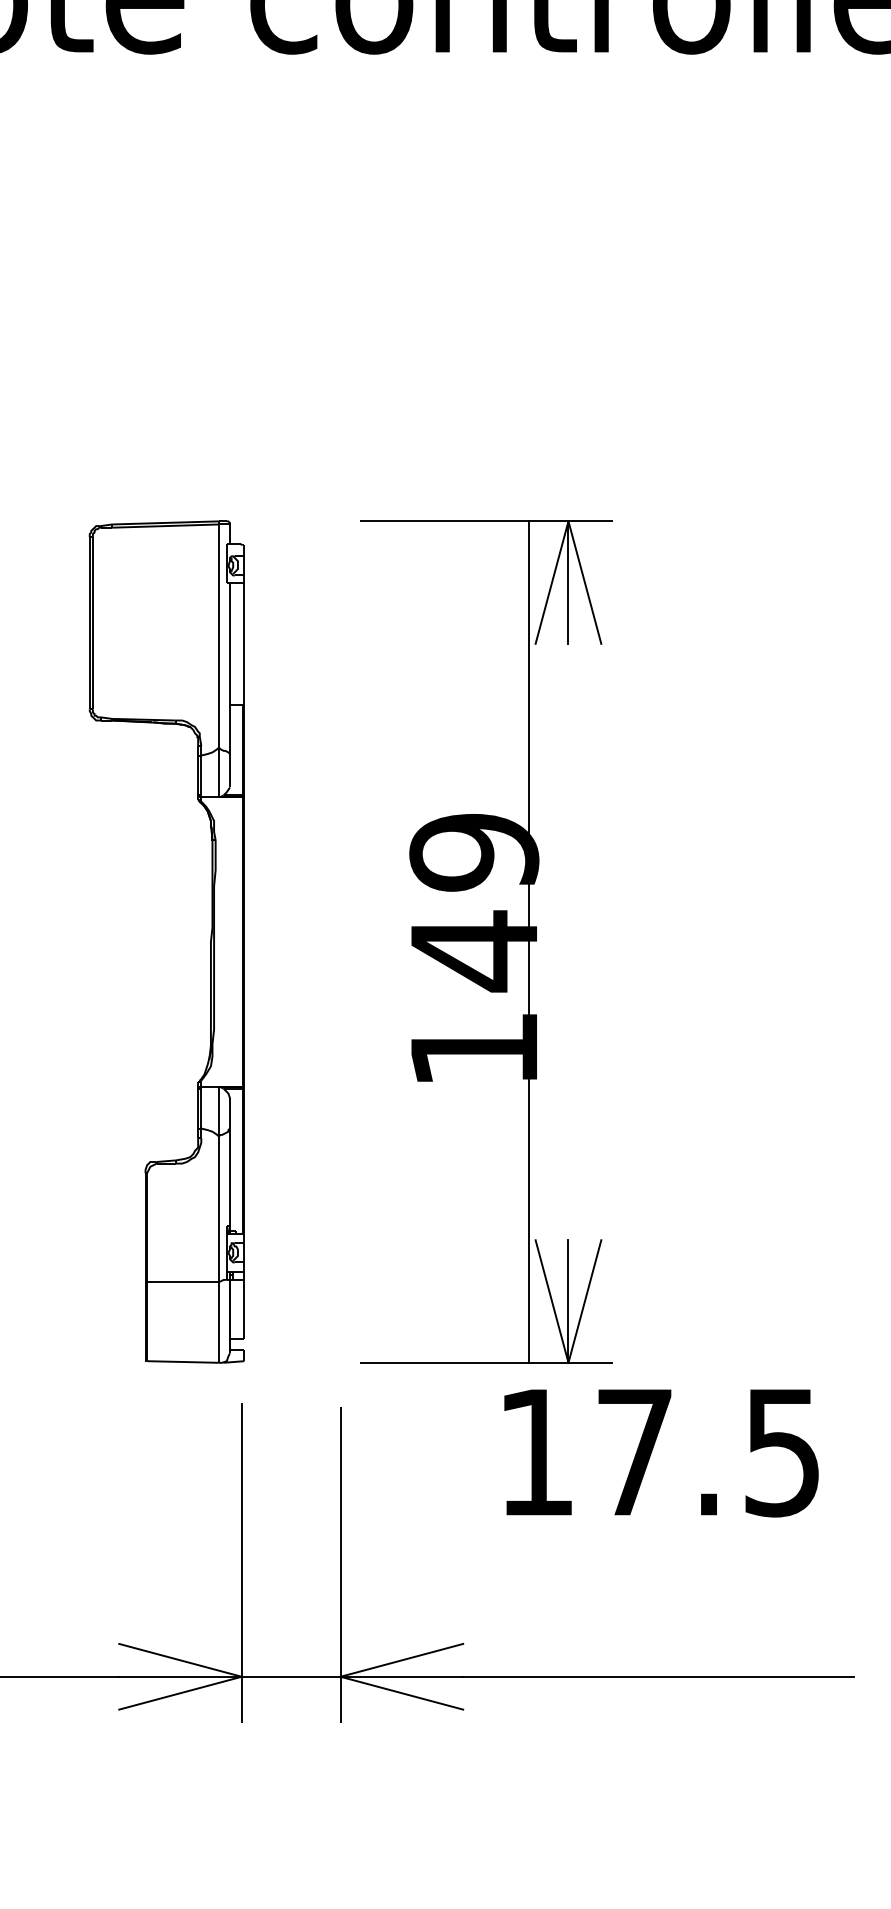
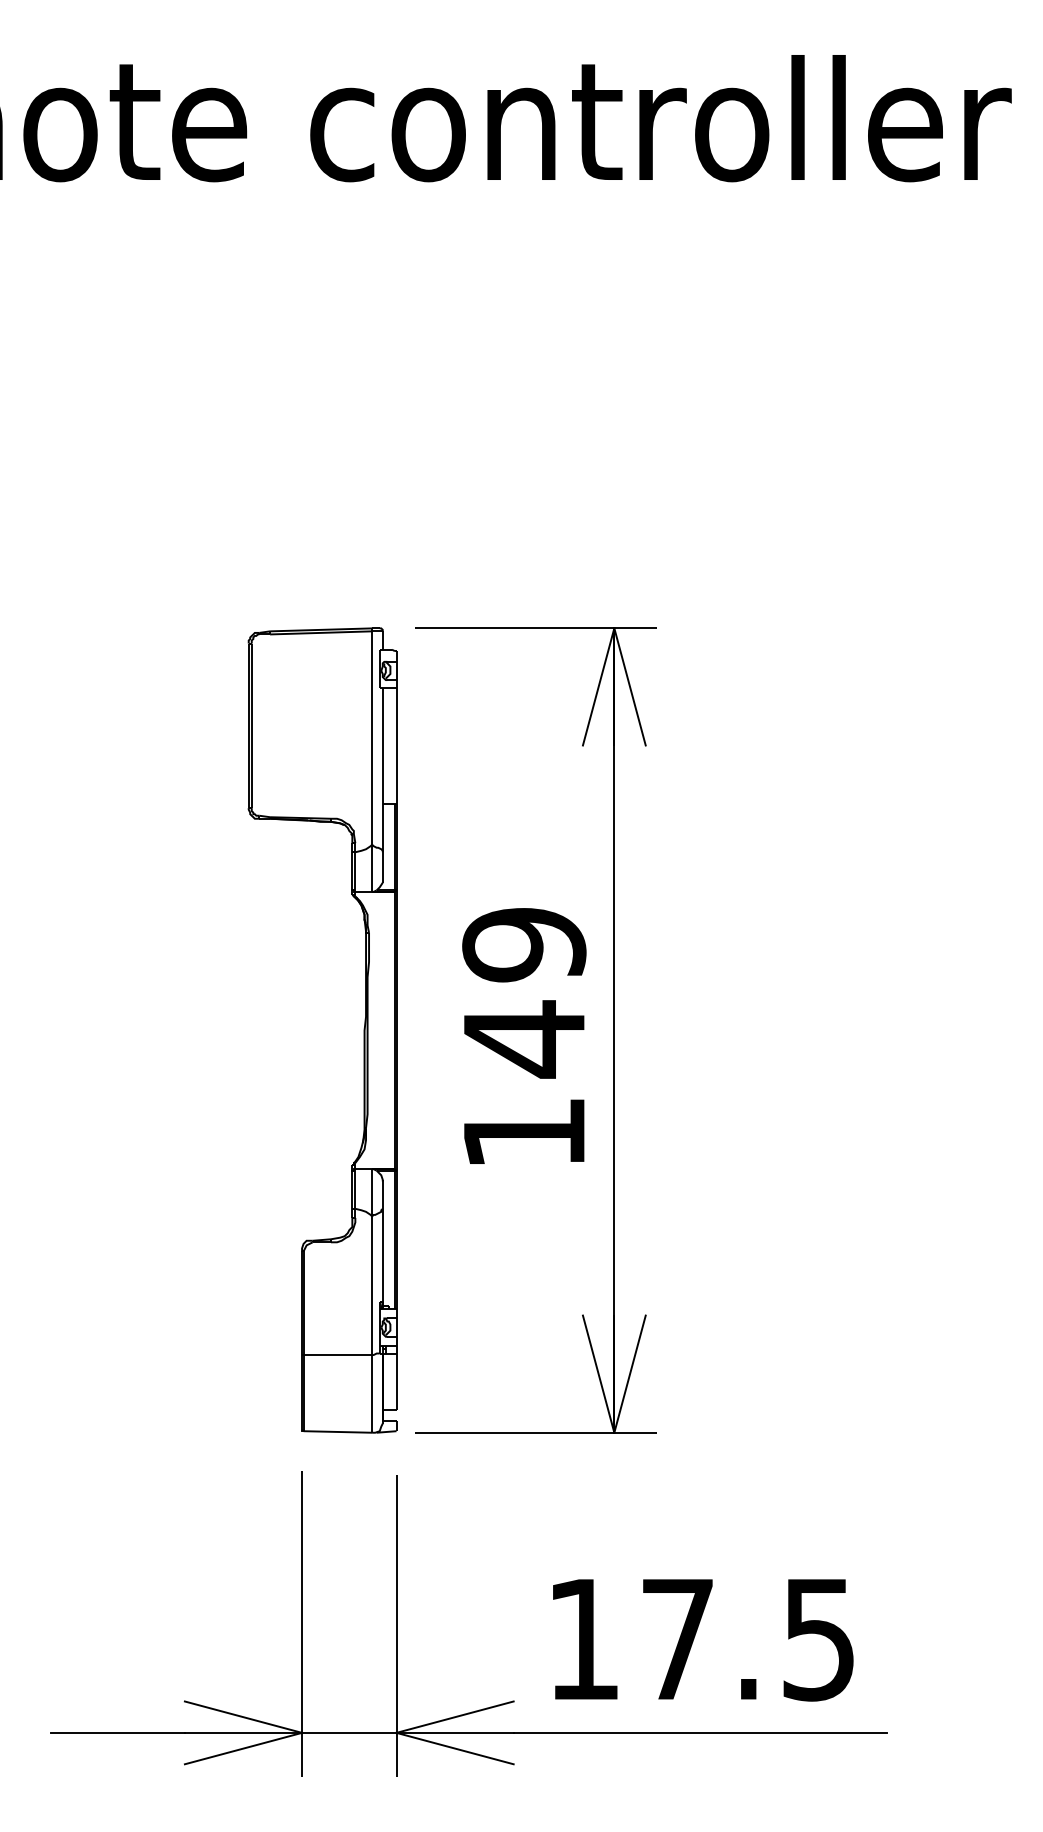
part: (209, 942) -> (363, 1030), moved
line: (528, 942) -> (614, 1030), moved
text: (661, 1453) -> (703, 1640), moved

